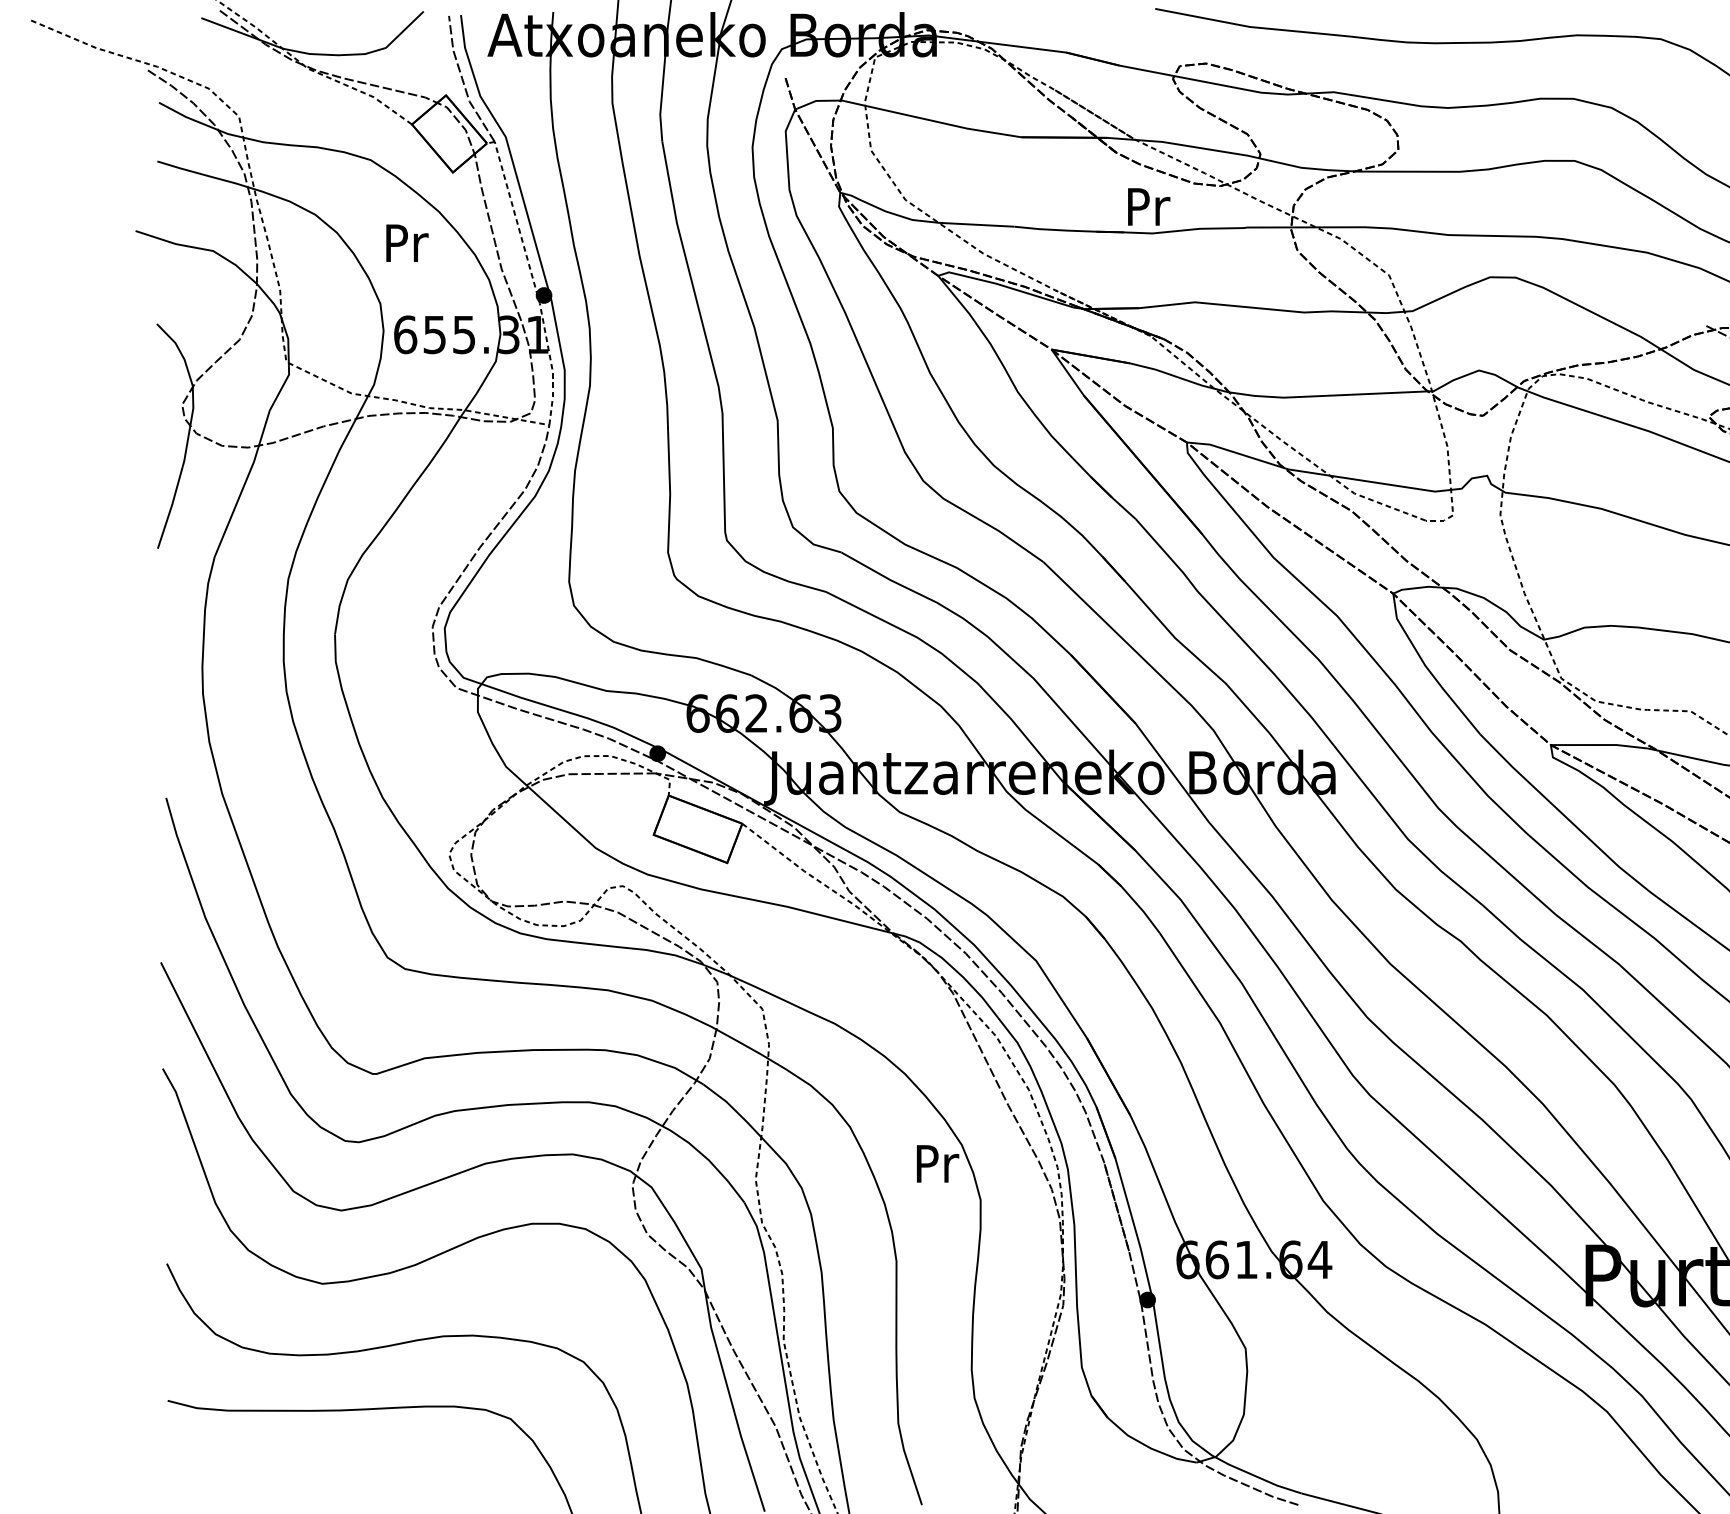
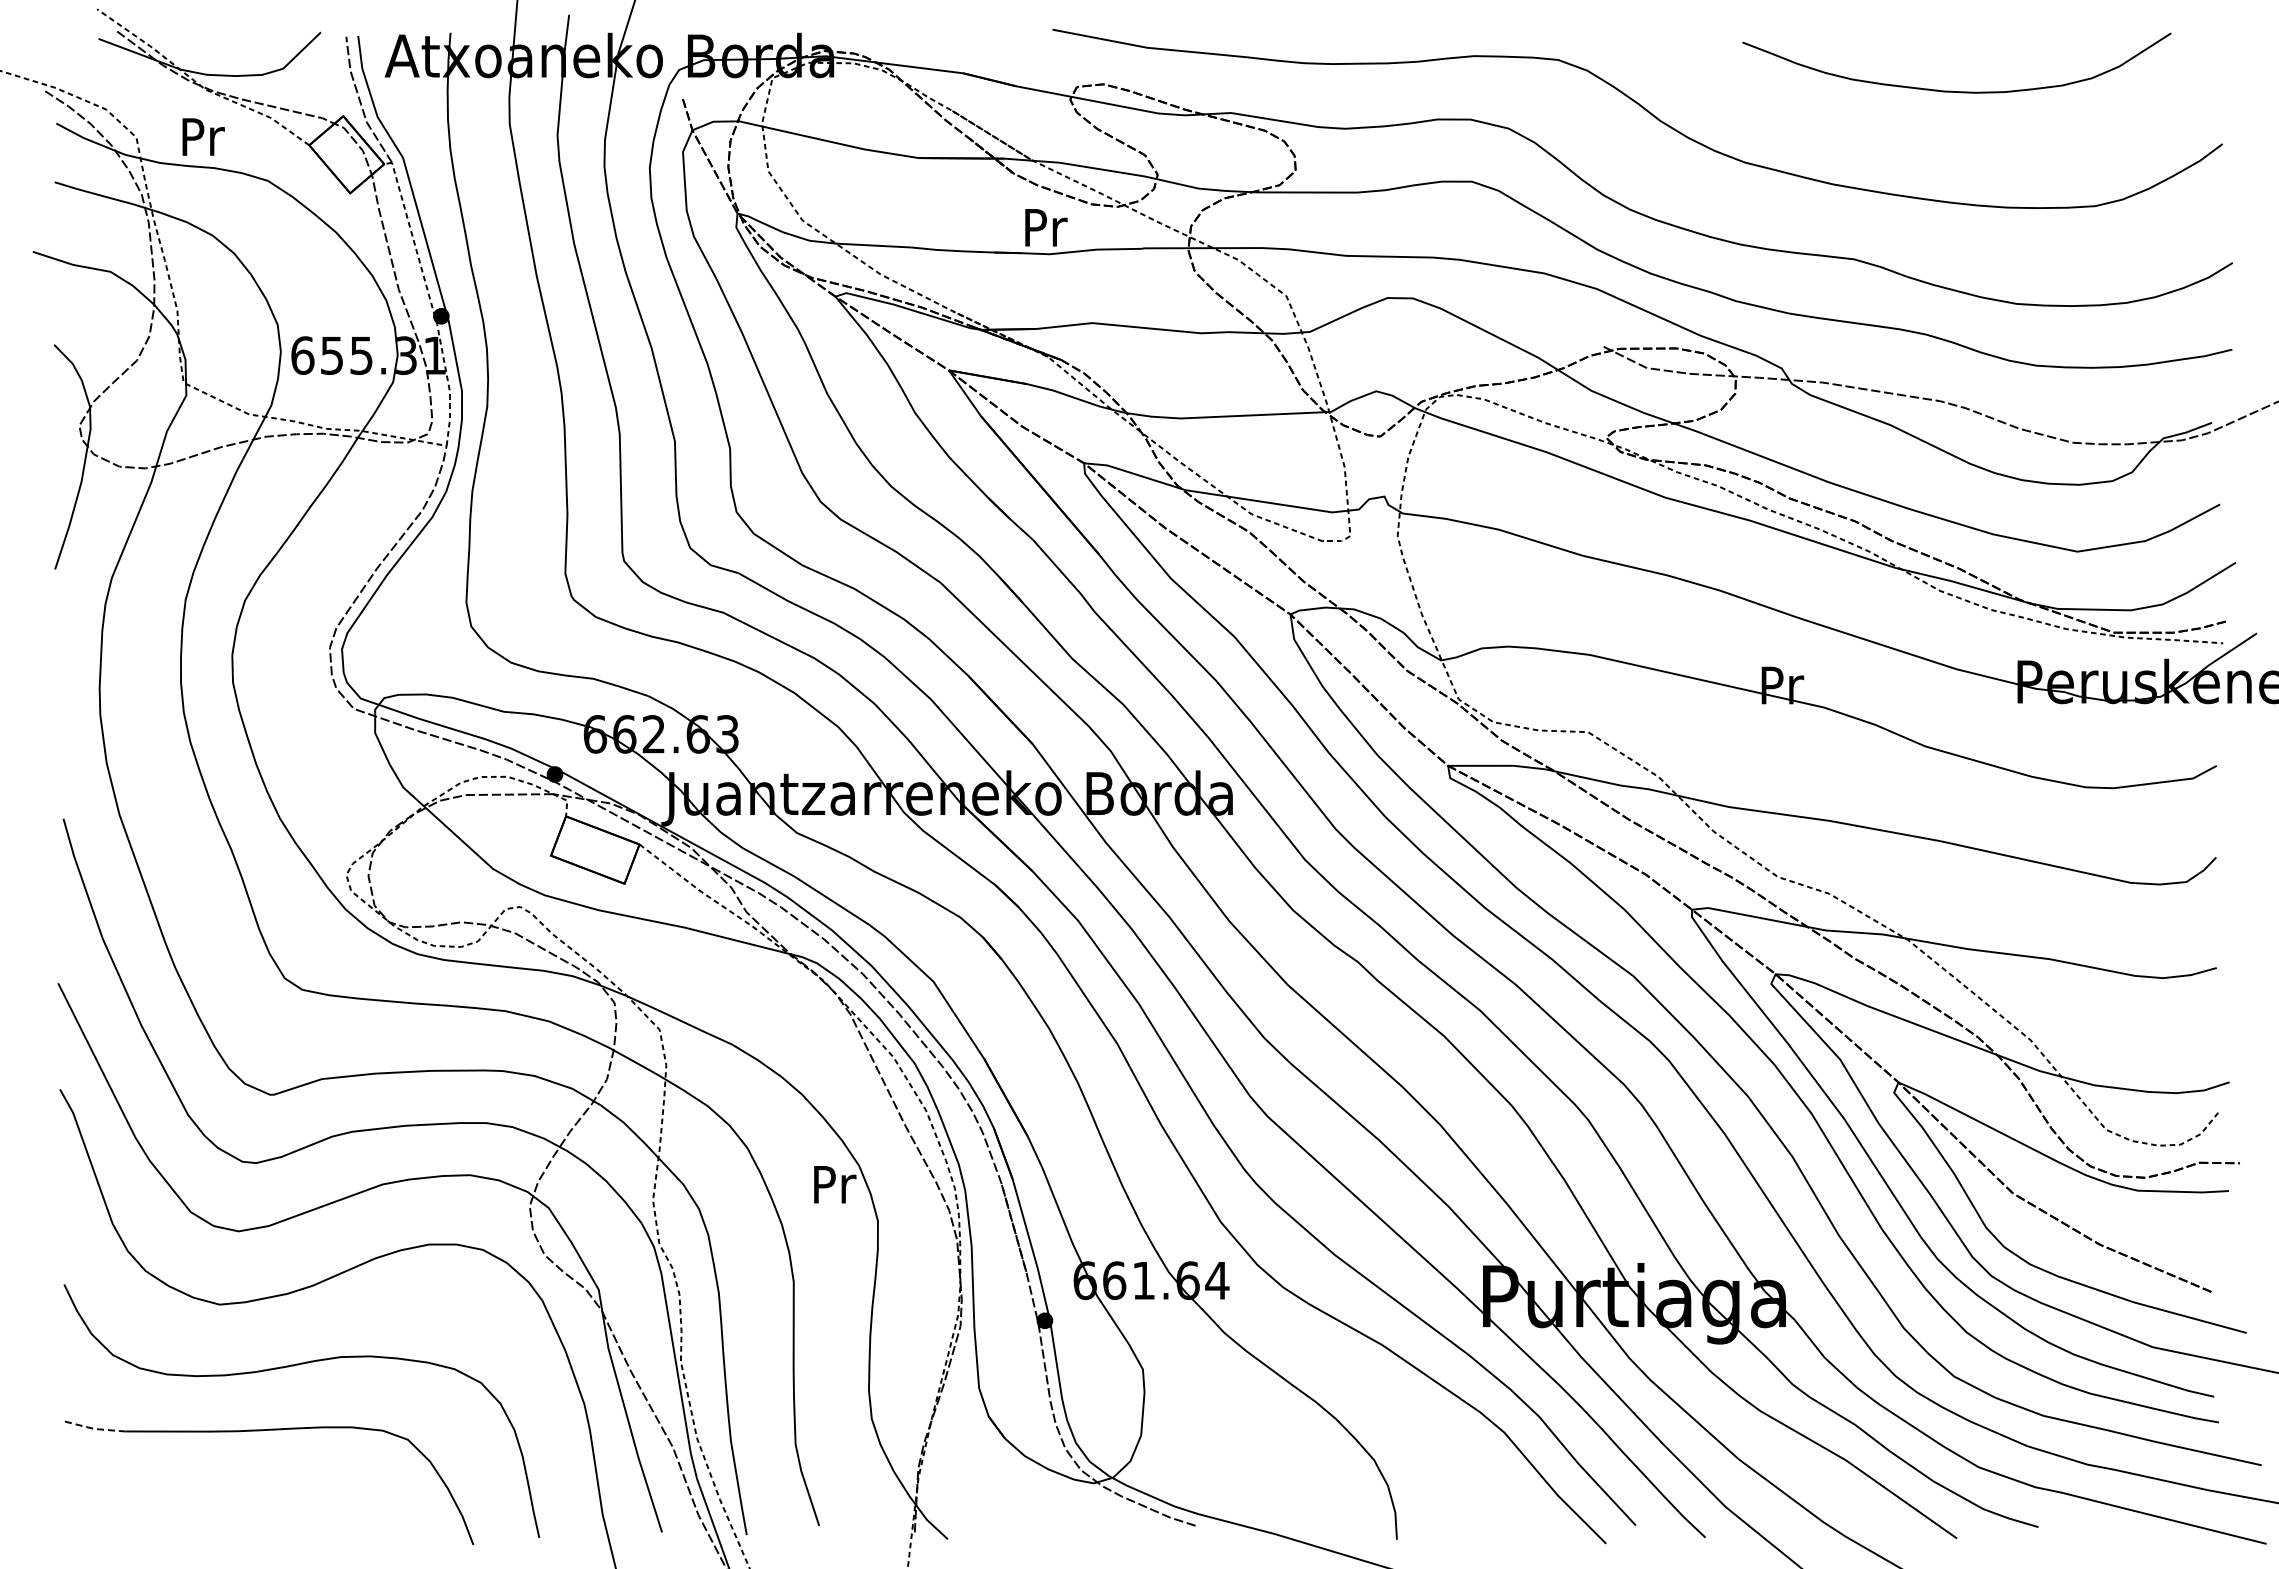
text: (407, 242) -> (203, 136), moved
line: (197, 1407) -> (94, 1428), solid -> dashed

